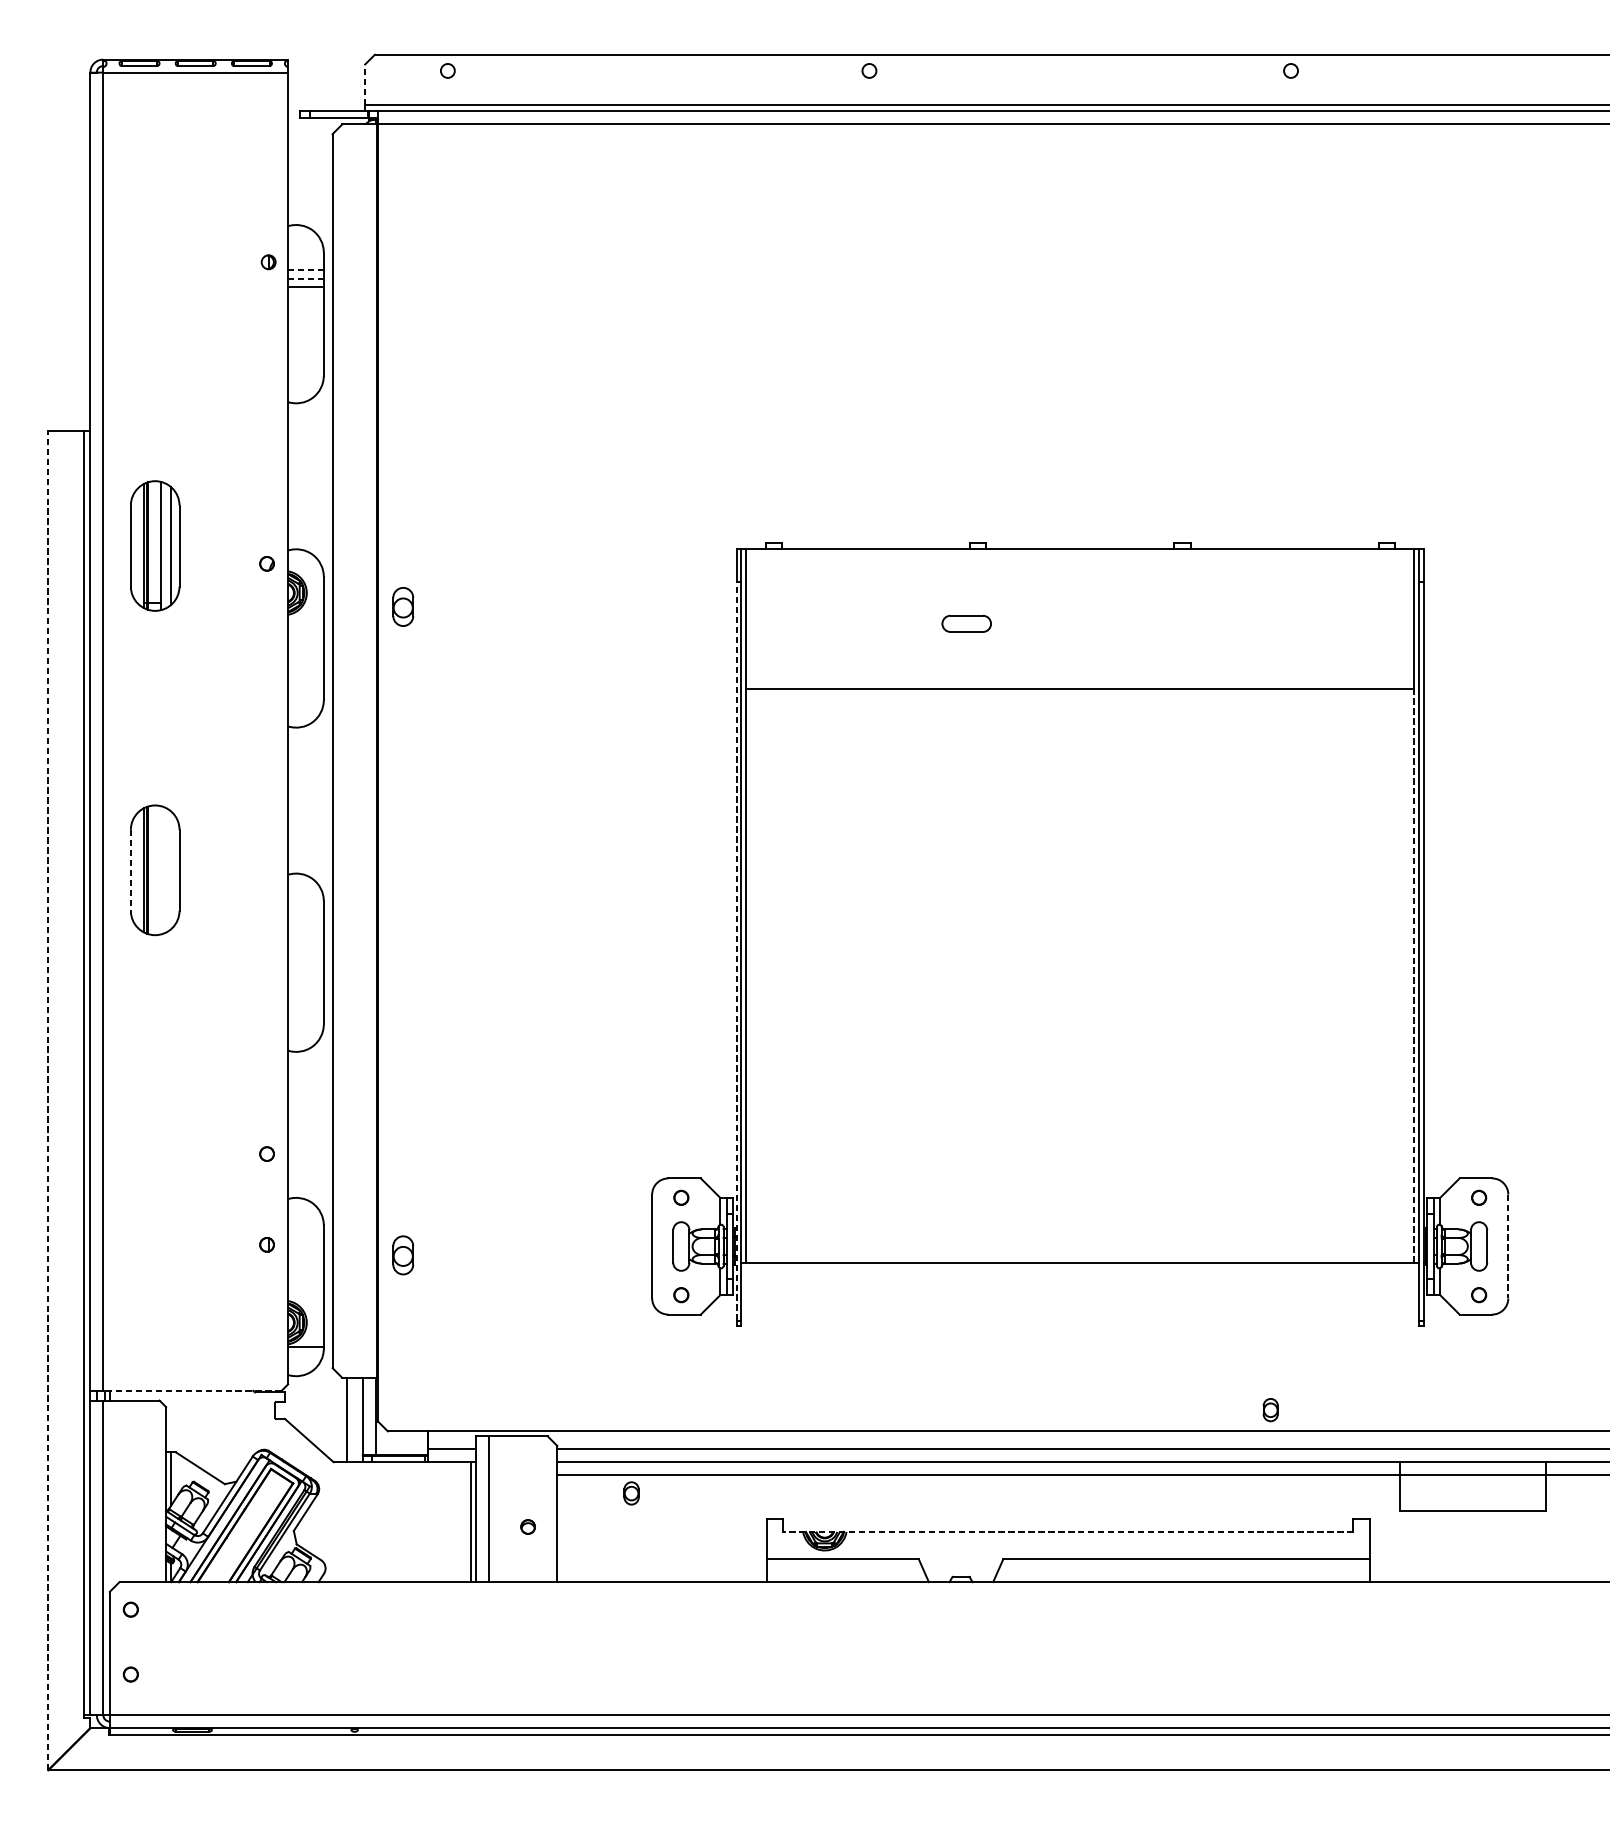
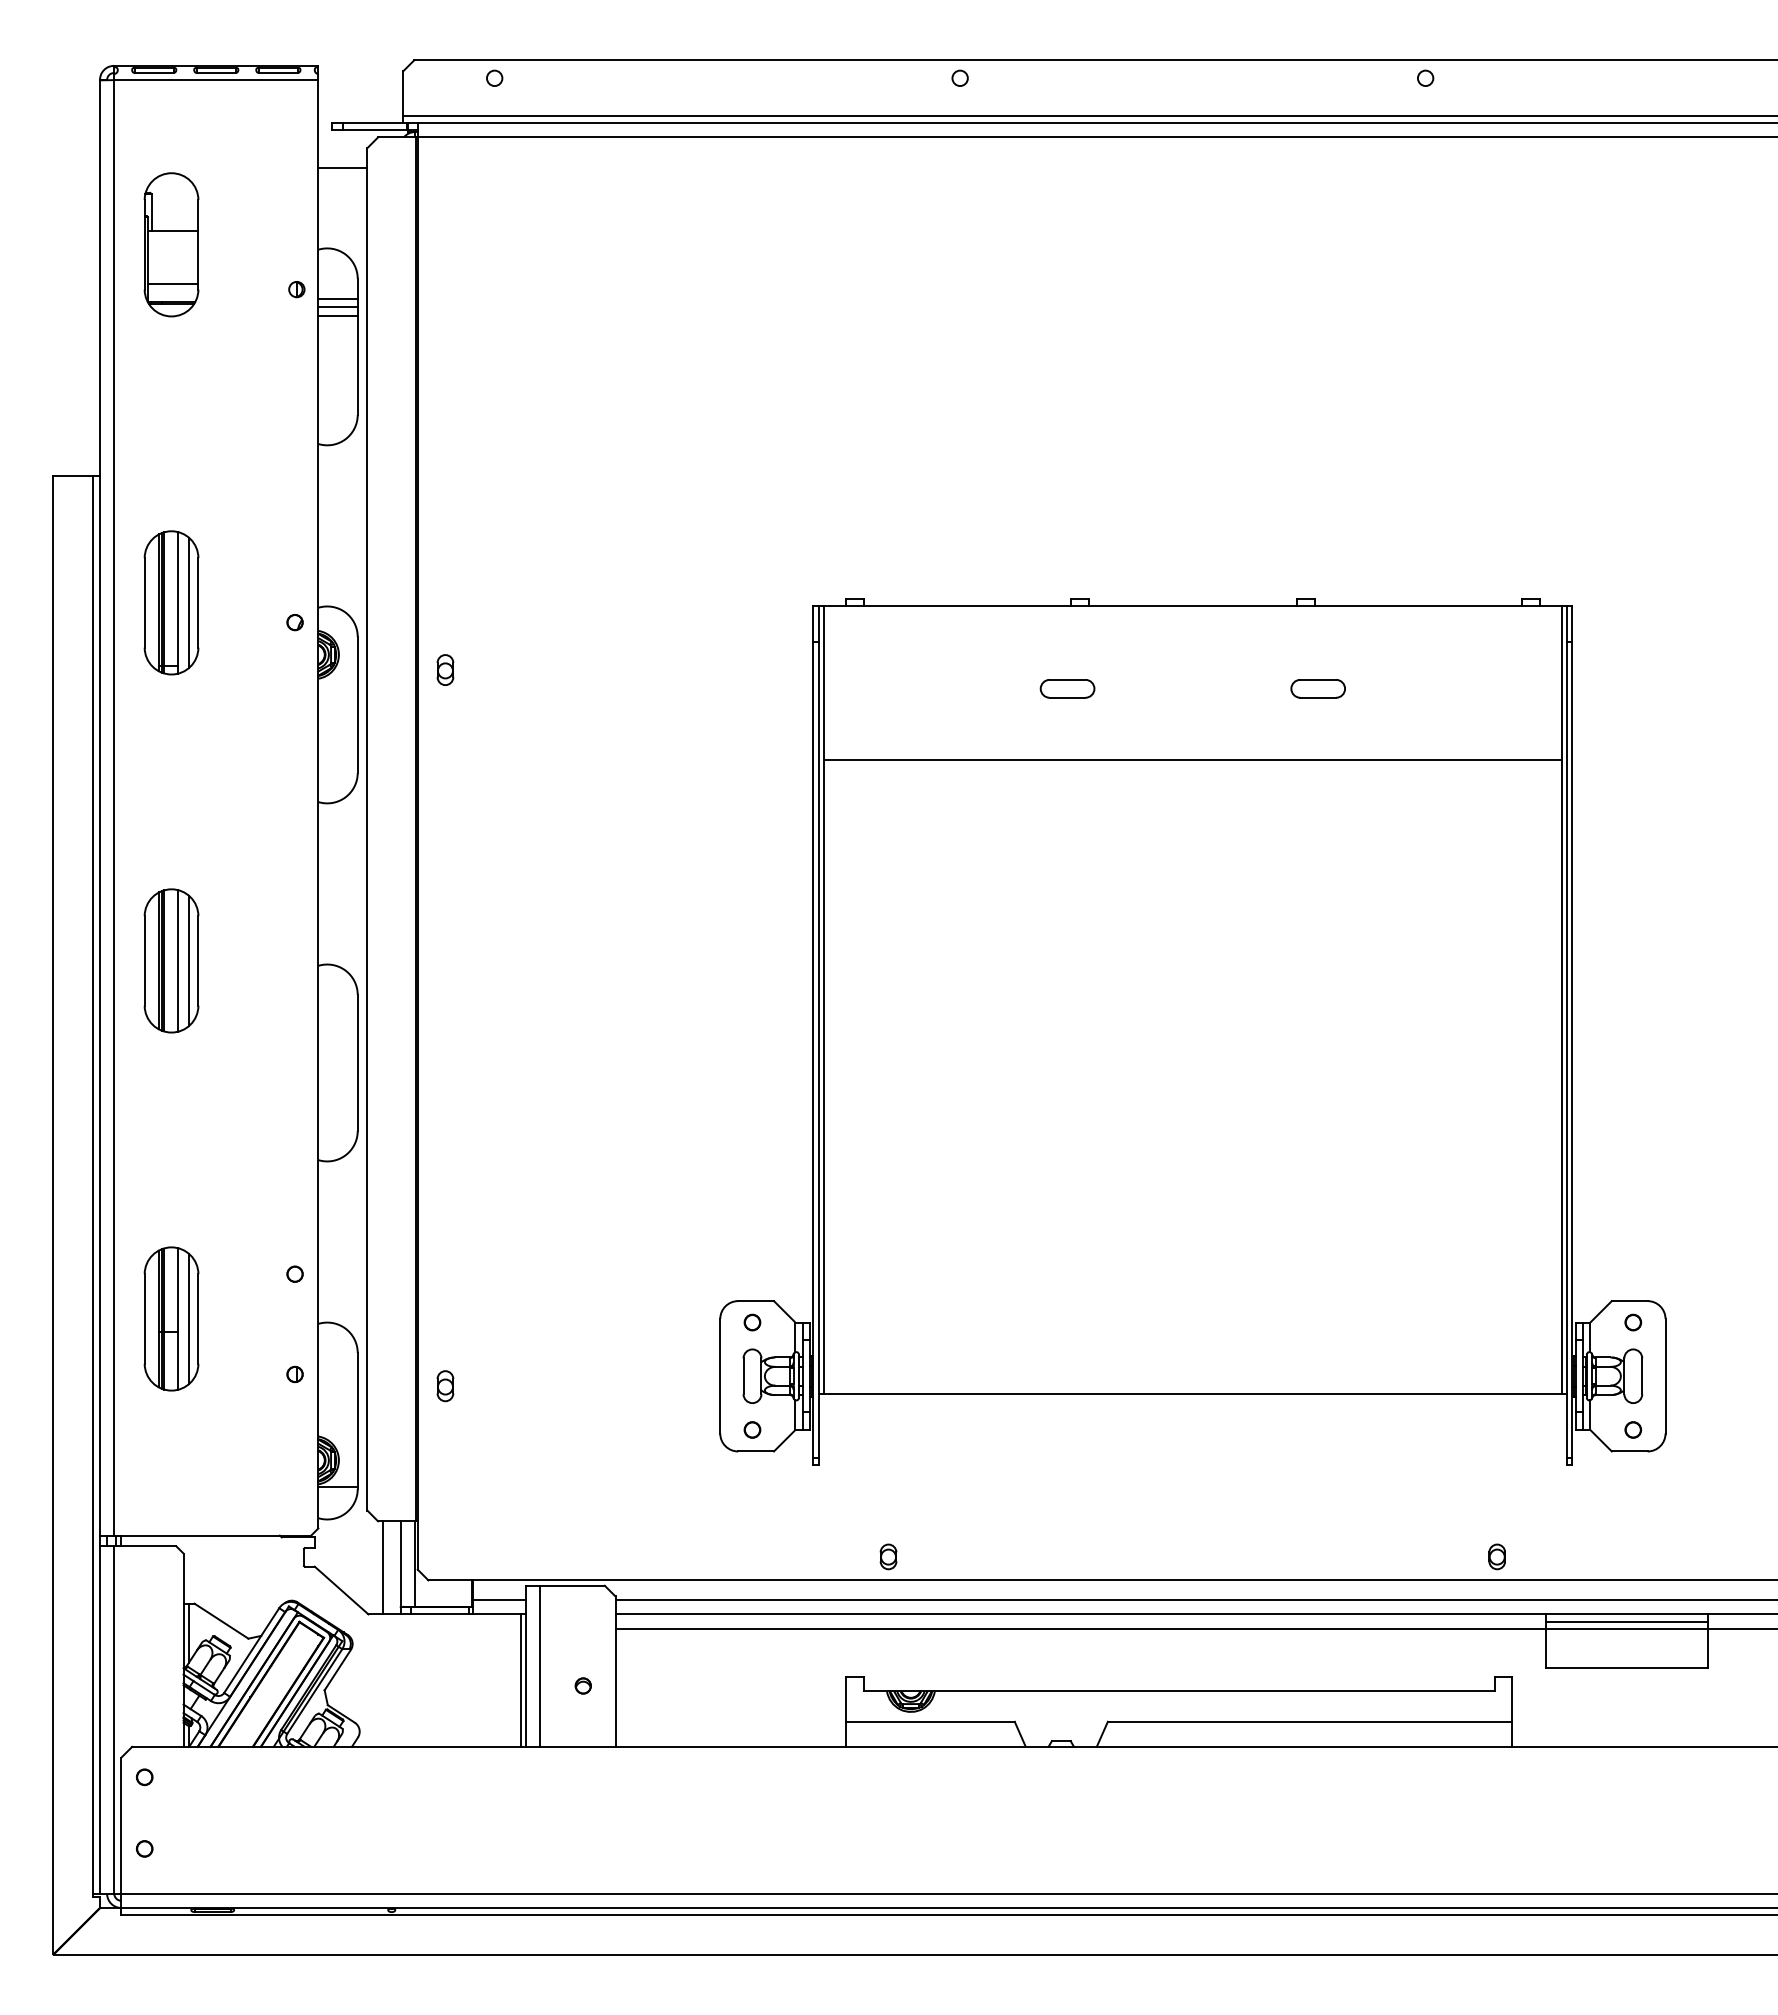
line: (365, 84) -> (403, 93), dashed -> solid
line: (310, 151) -> (342, 167), added
part: (155, 221) -> (171, 244), added
line: (306, 270) -> (338, 298), dashed -> solid
line: (306, 278) -> (338, 307), dashed -> solid
part: (403, 606) -> (445, 669), size x0.71
part: (1193, 623) -> (1317, 688), added
line: (130, 869) -> (144, 960), dashed -> solid
line: (161, 869) -> (178, 960), added
line: (170, 869) -> (188, 960), added
line: (736, 951) -> (813, 1050), dashed -> solid
line: (1414, 975) -> (1561, 1077), dashed -> solid
line: (48, 1099) -> (53, 1214), dashed -> solid
part: (155, 1194) -> (171, 1318), added
line: (1508, 1246) -> (1665, 1376), dashed -> solid
part: (403, 1255) -> (445, 1386), size x0.71
line: (192, 1390) -> (212, 1535), dashed -> solid
part: (1270, 1409) -> (1496, 1556), moved
line: (1472, 1468) -> (1626, 1621), added
part: (631, 1493) -> (888, 1556), moved
line: (1067, 1531) -> (1178, 1691), dashed -> solid

